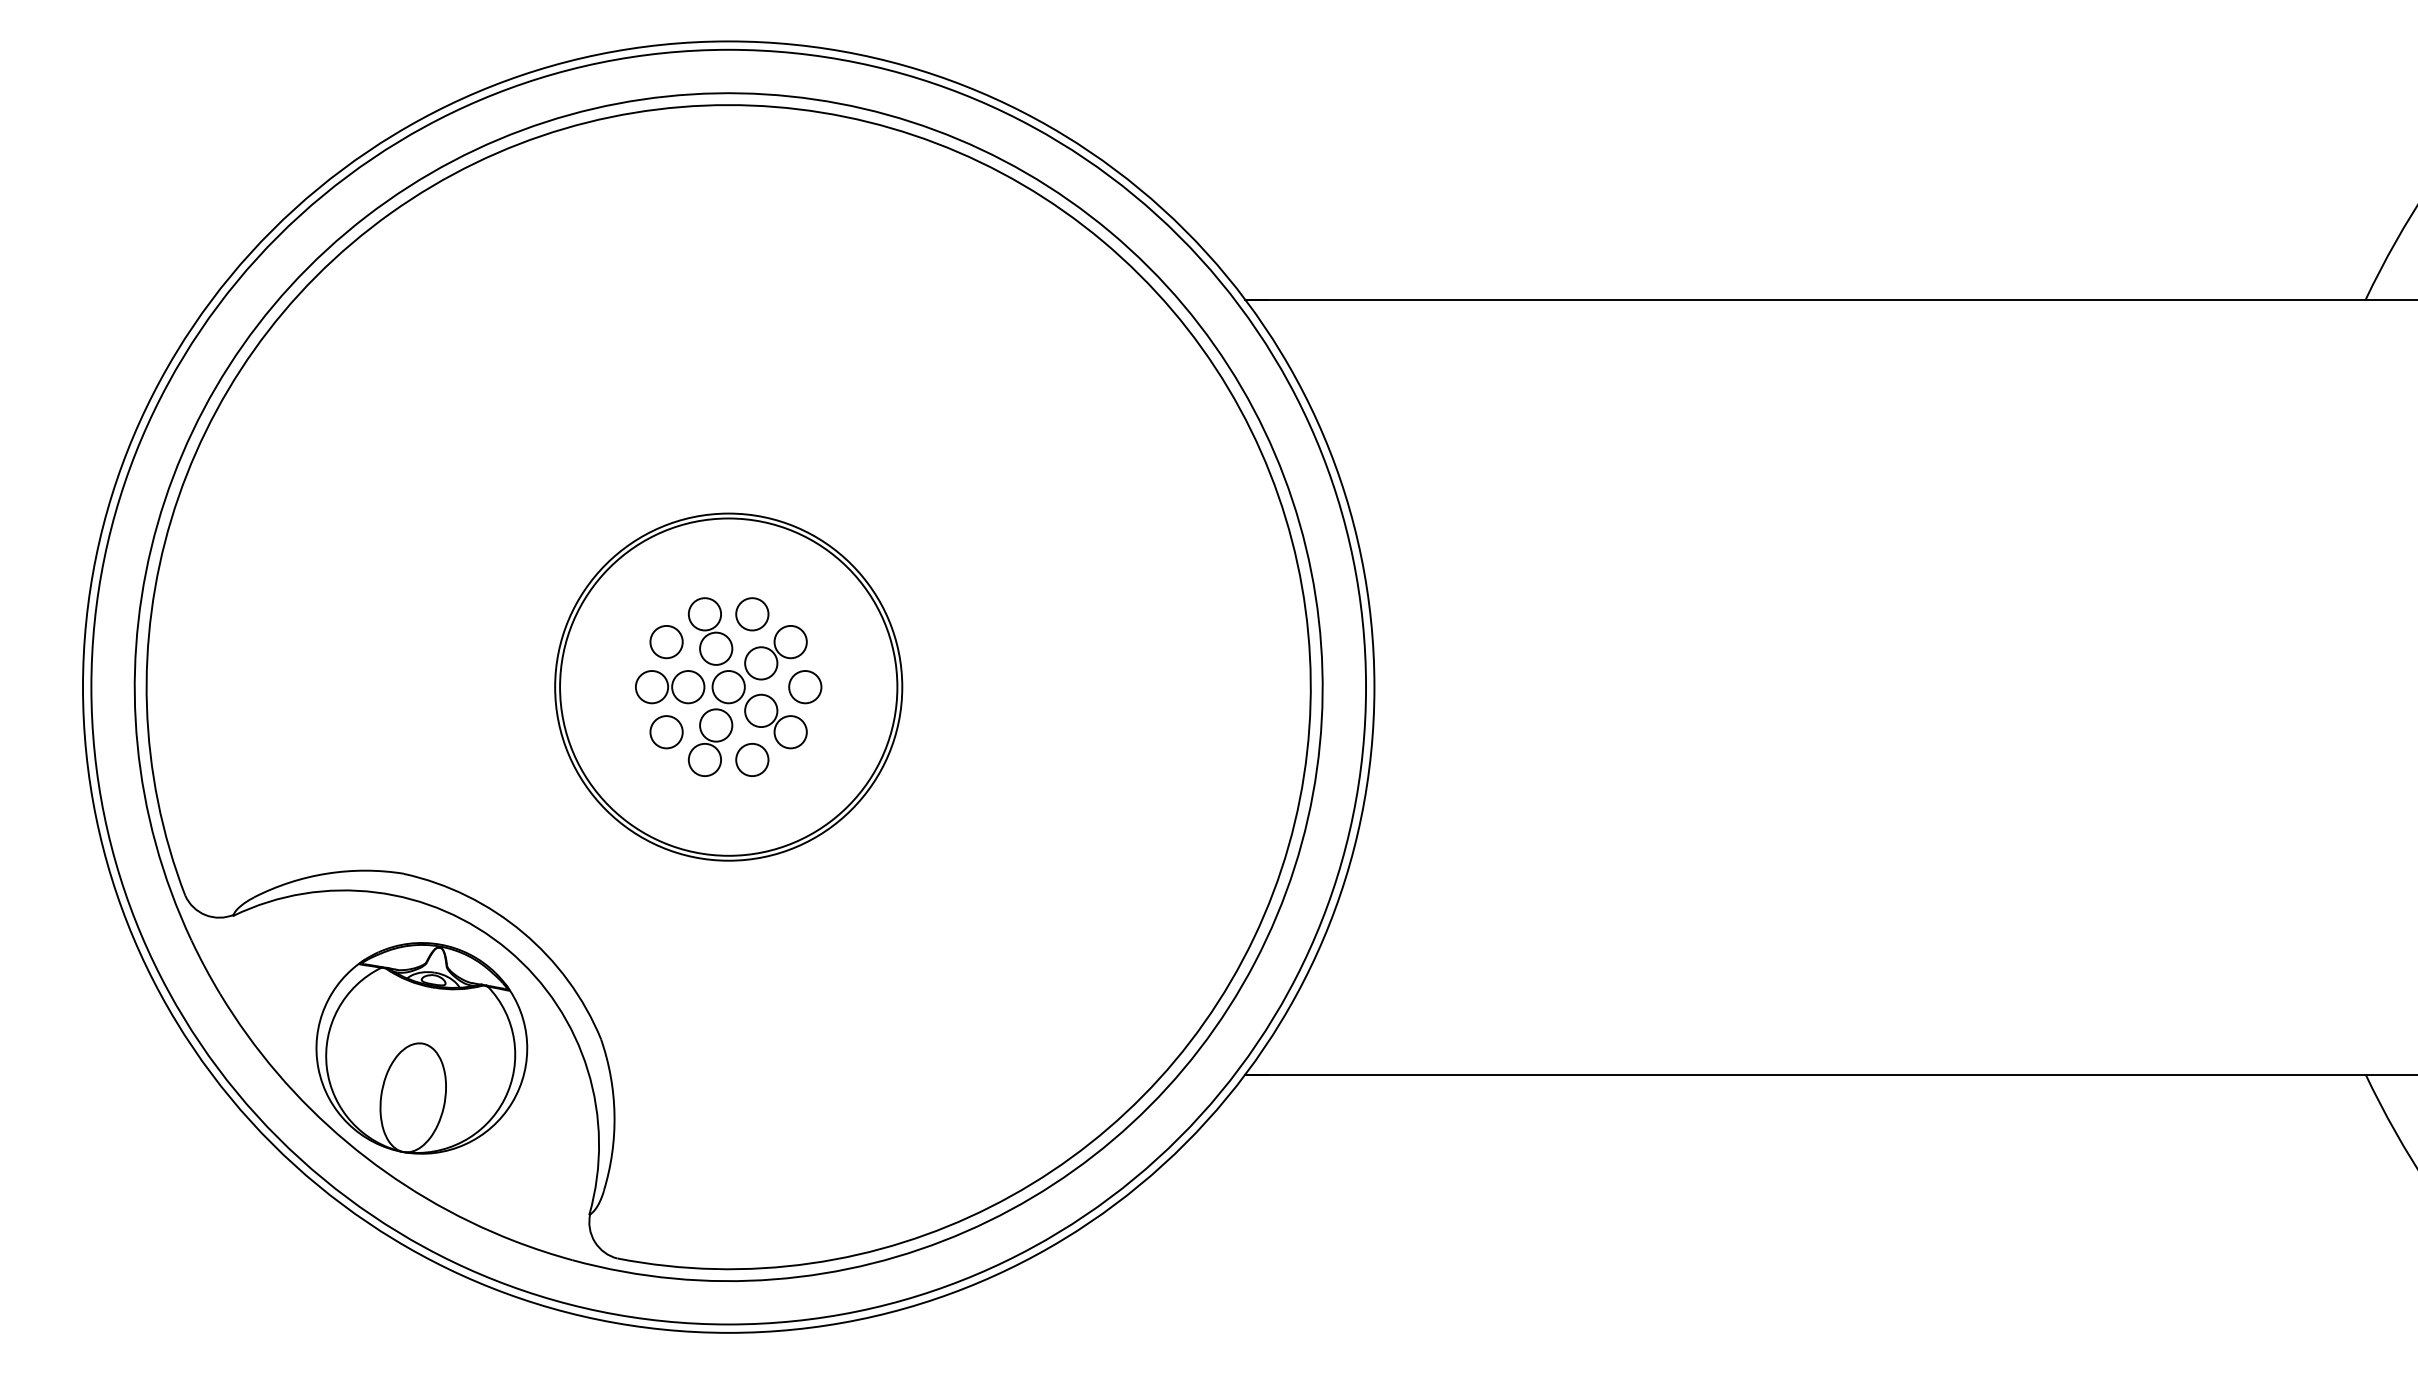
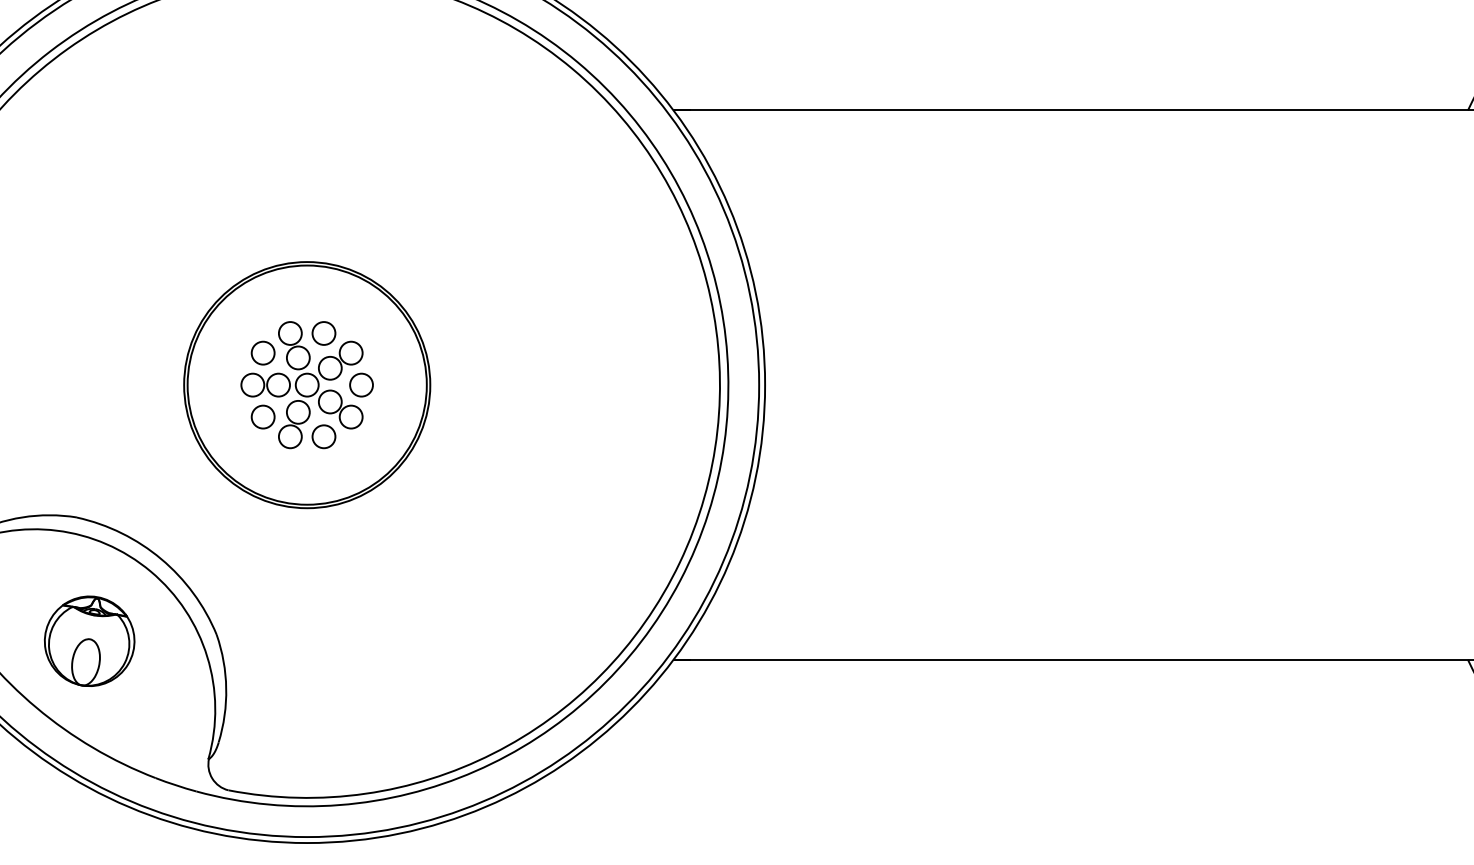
part: (421, 1048) -> (89, 641), size x0.6

